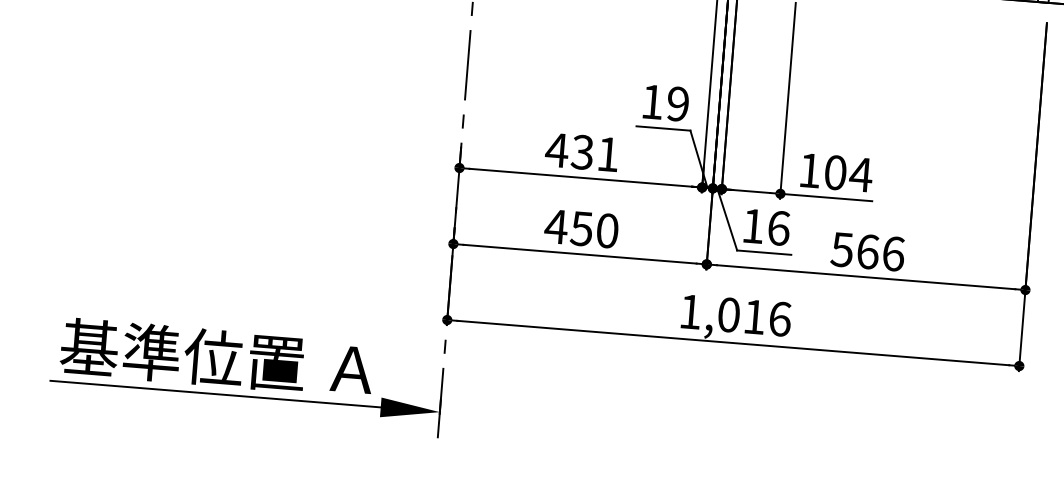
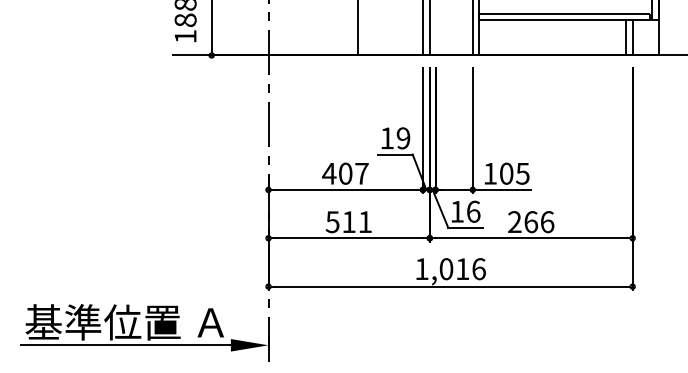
text: (595, 152) -> (353, 173), 431 -> 407
text: (860, 174) -> (522, 173), 104 -> 105
text: (581, 229) -> (348, 222), 450 -> 511
text: (841, 250) -> (514, 222), 566 -> 266

